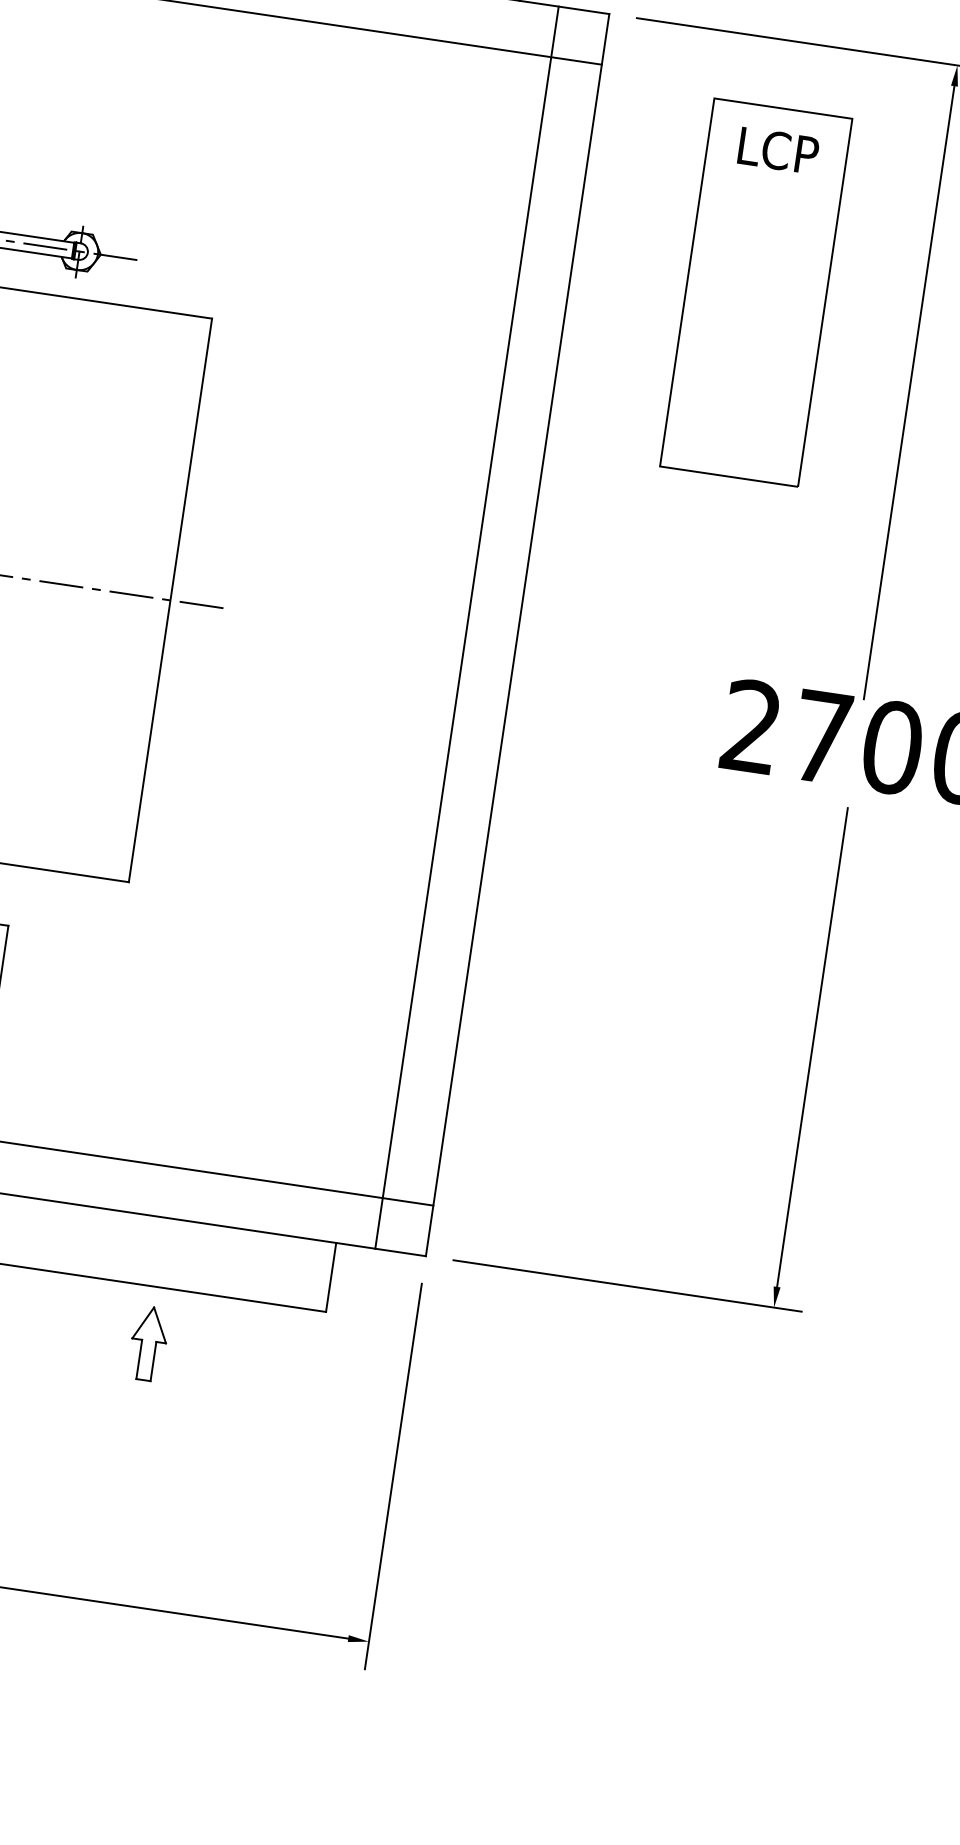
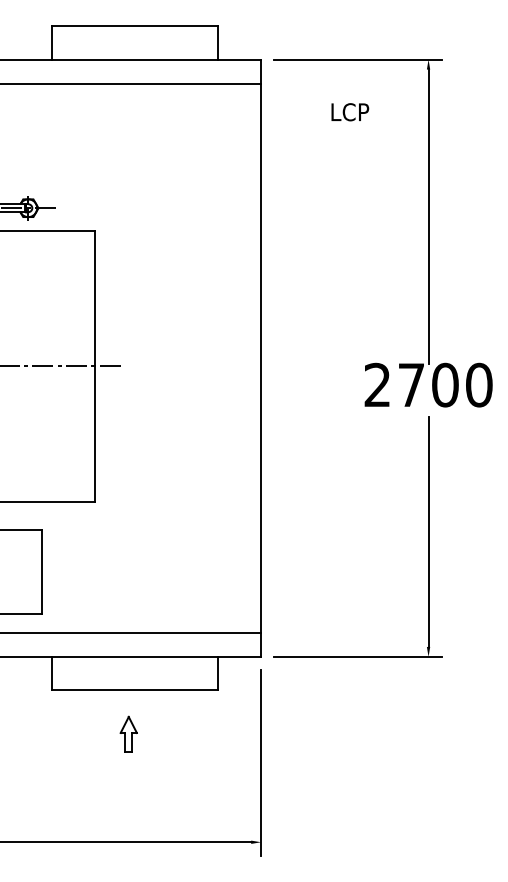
part: (755, 292) -> (349, 180), removed
line: (466, 625) -> (236, 357), removed
part: (148, 1341) -> (128, 733), moved

